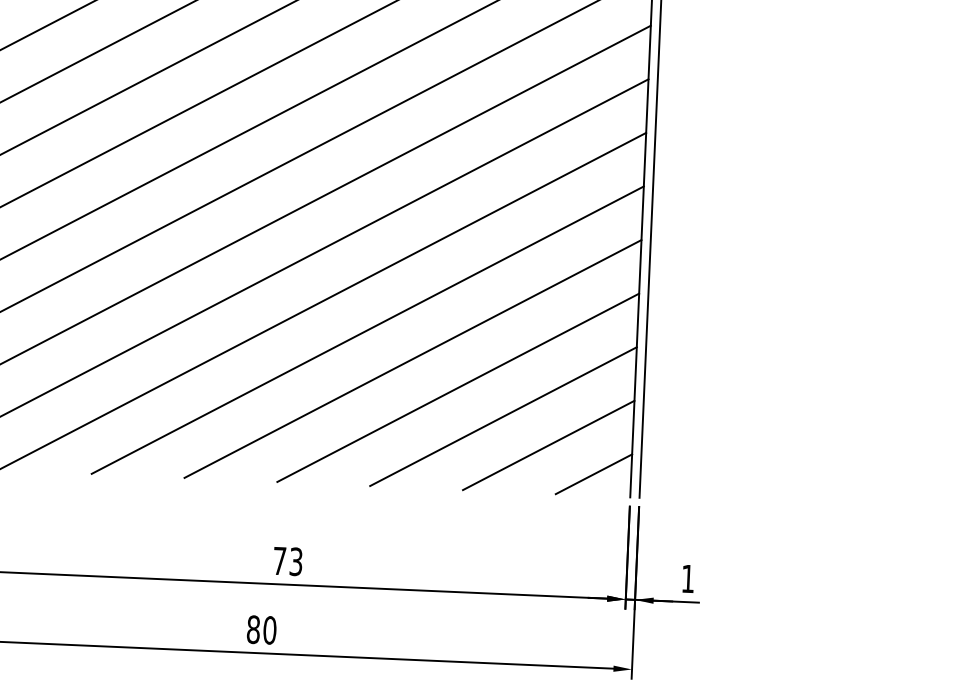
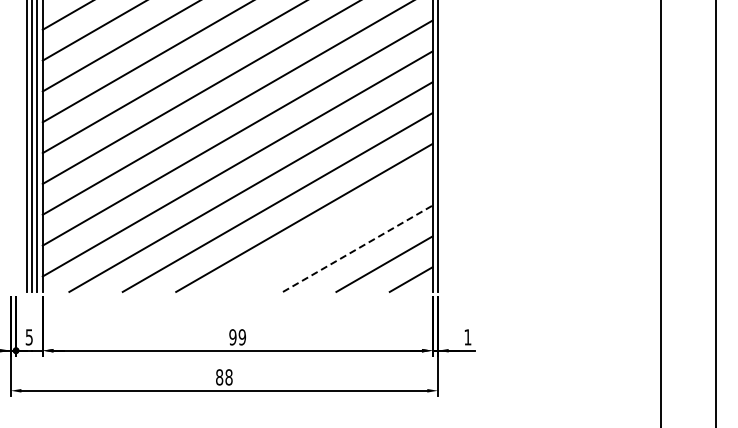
line: (457, 386) -> (330, 232), removed
line: (504, 416) -> (358, 248), solid -> dashed
text: (287, 561) -> (237, 337), 73 -> 99
text: (268, 630) -> (228, 377), 80 -> 88

